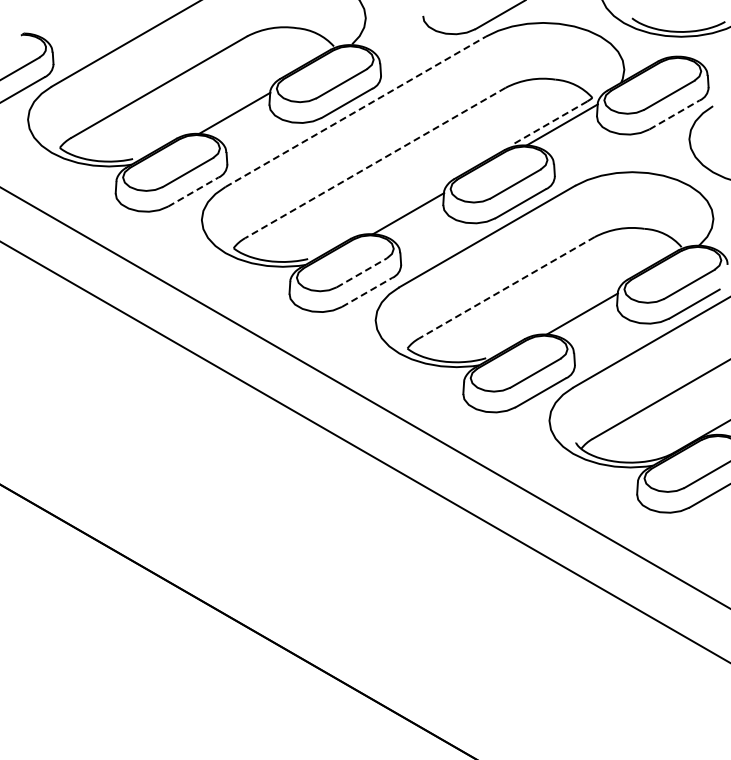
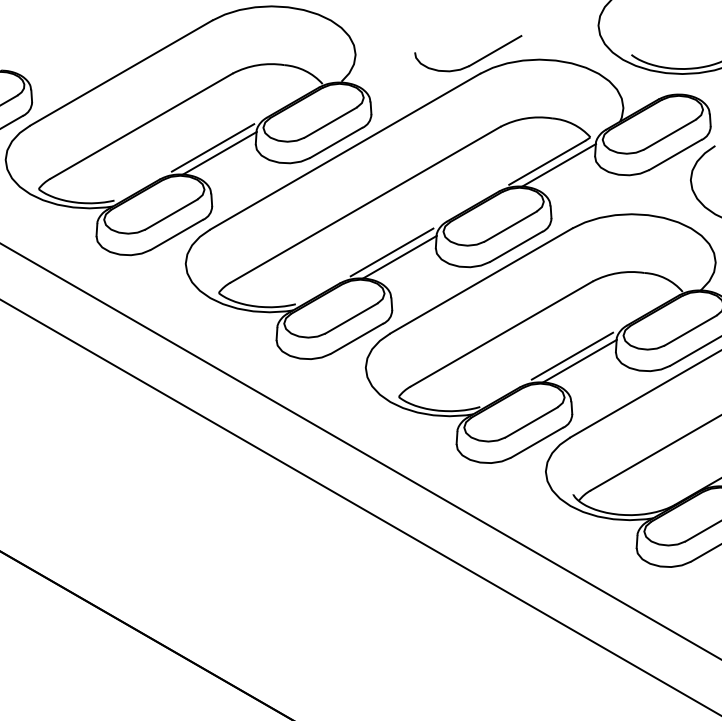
line: (227, 108) -> (212, 148), added
line: (356, 111) -> (345, 151), dashed -> solid
line: (674, 114) -> (675, 154), dashed -> solid
line: (550, 122) -> (546, 162), dashed -> solid
line: (375, 163) -> (365, 205), dashed -> solid
line: (193, 192) -> (177, 235), dashed -> solid
line: (400, 209) -> (391, 252), added
line: (361, 272) -> (351, 318), dashed -> solid
line: (506, 288) -> (501, 334), dashed -> solid
line: (367, 292) -> (357, 338), dashed -> solid
line: (574, 308) -> (571, 355), added

